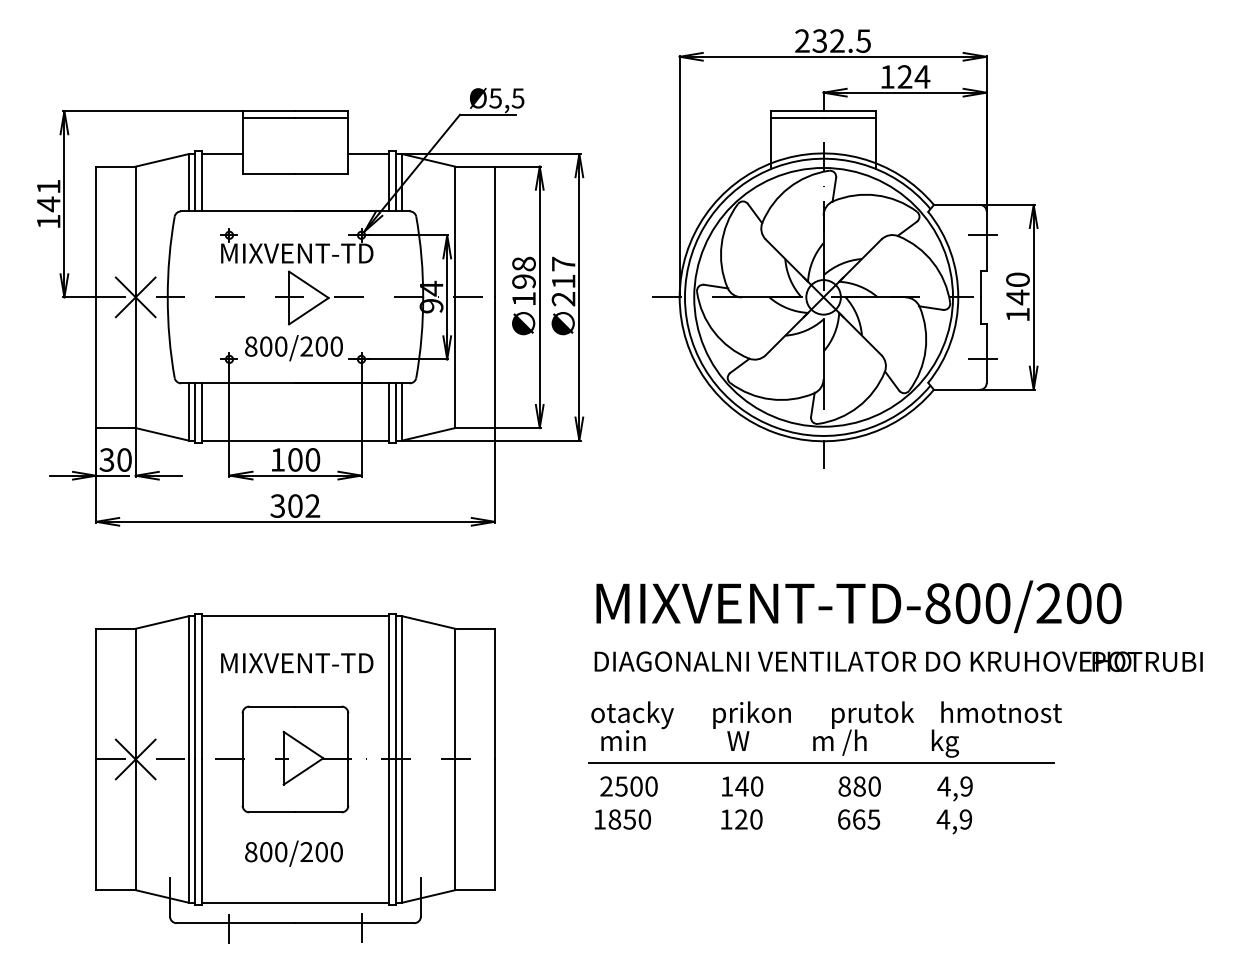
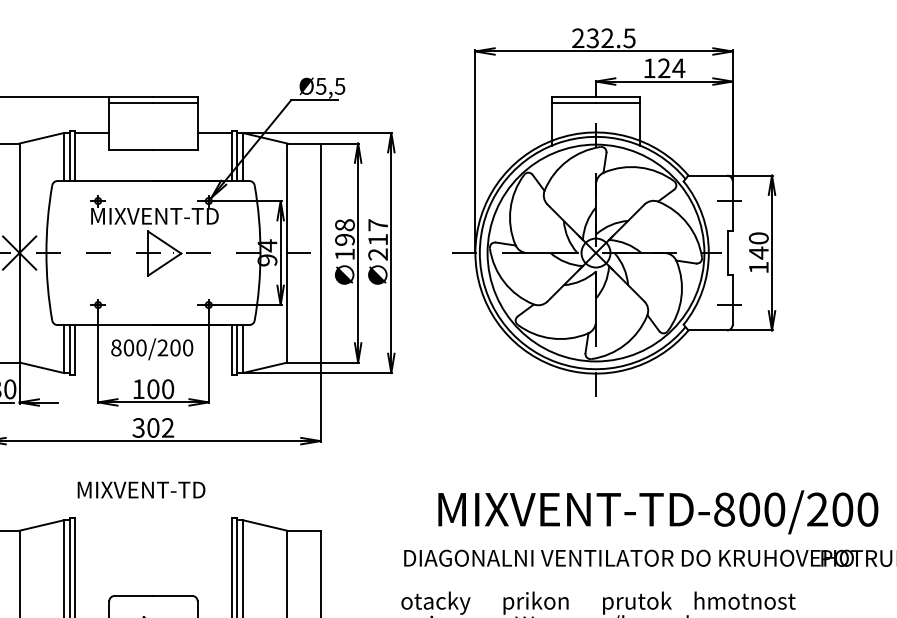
text: (293, 348) -> (151, 349), moved
line: (295, 440) -> (153, 372), removed
text: (858, 606) -> (657, 512), moved
line: (295, 616) -> (153, 520), removed
text: (297, 663) -> (141, 490), moved

